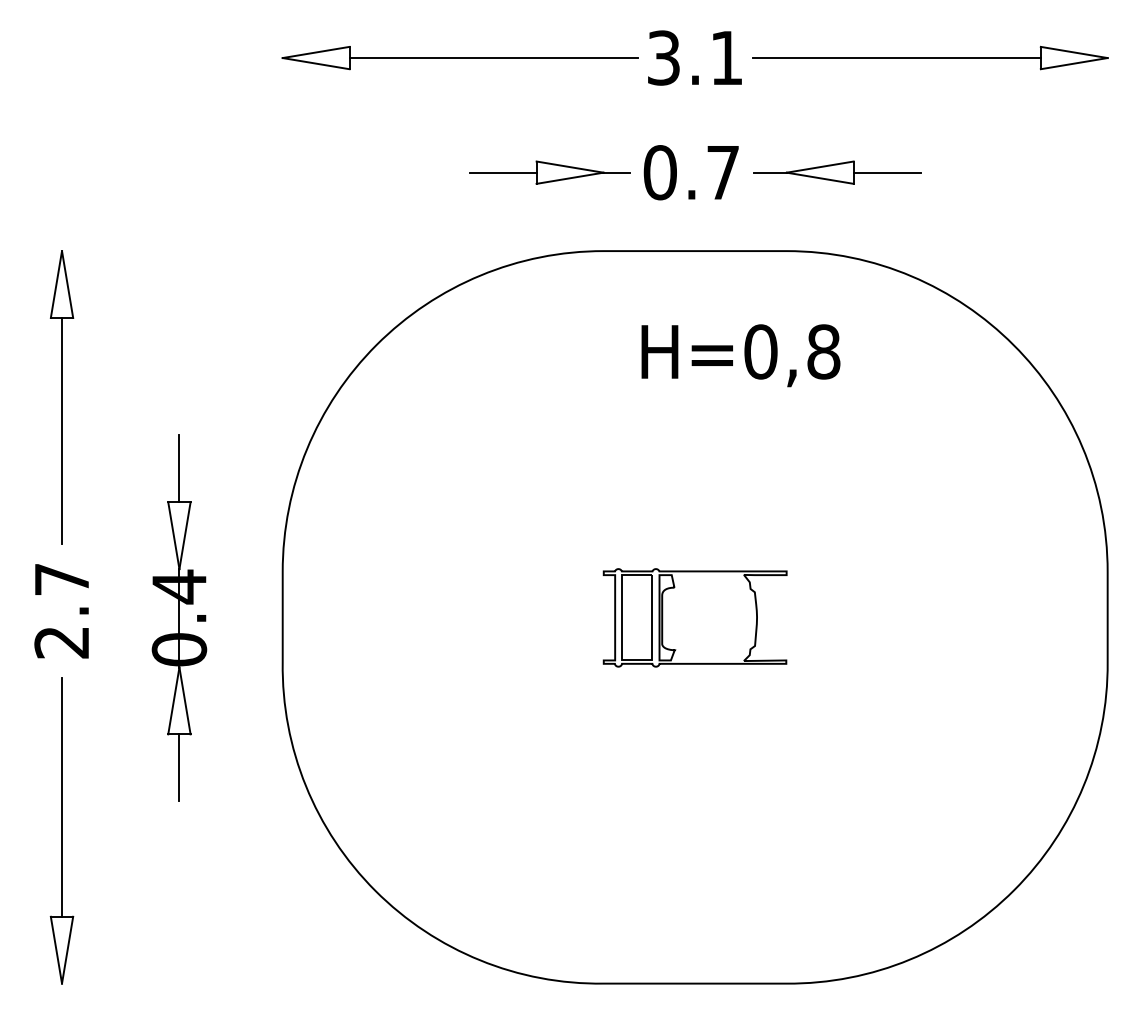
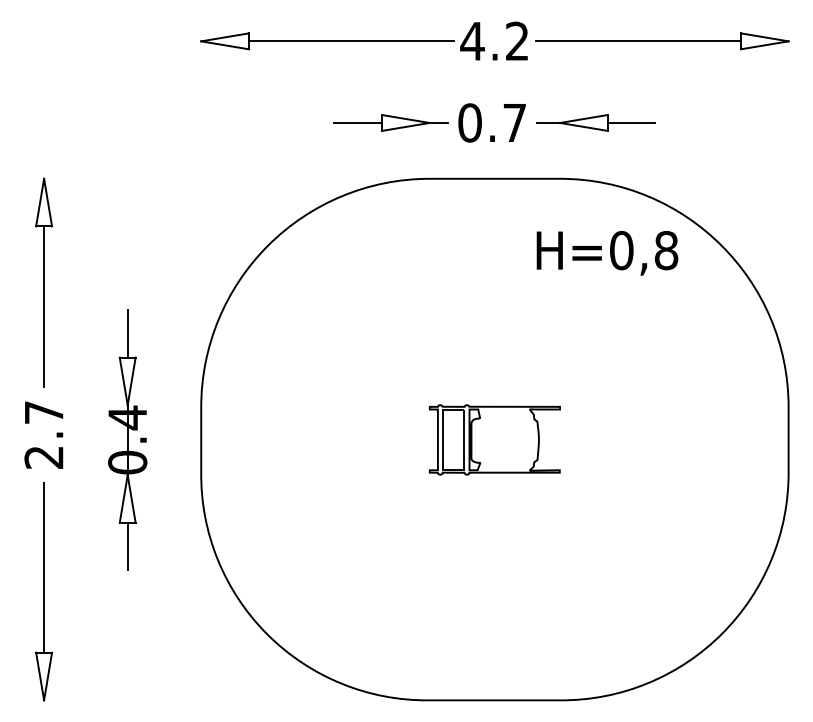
text: (694, 58) -> (494, 41), 3.1 -> 4.2
text: (740, 356) -> (607, 253), moved

